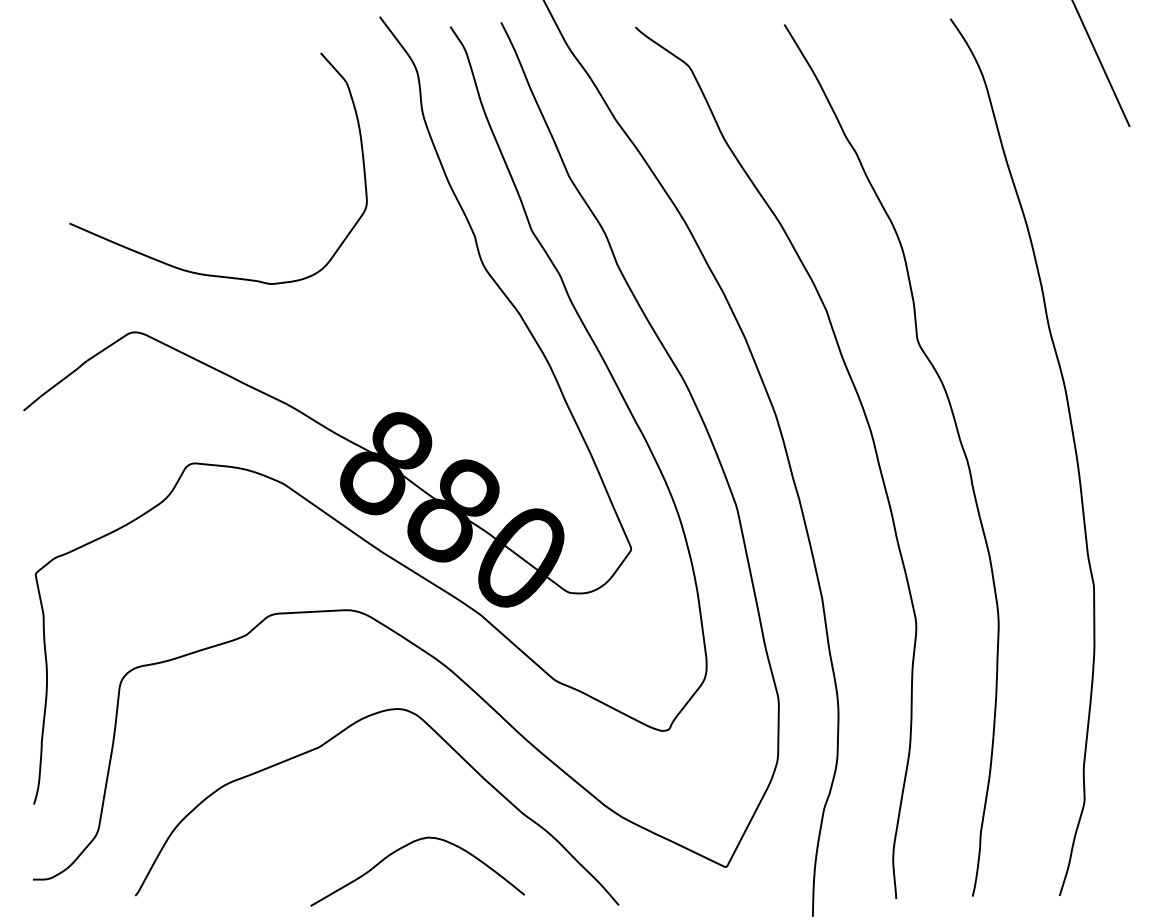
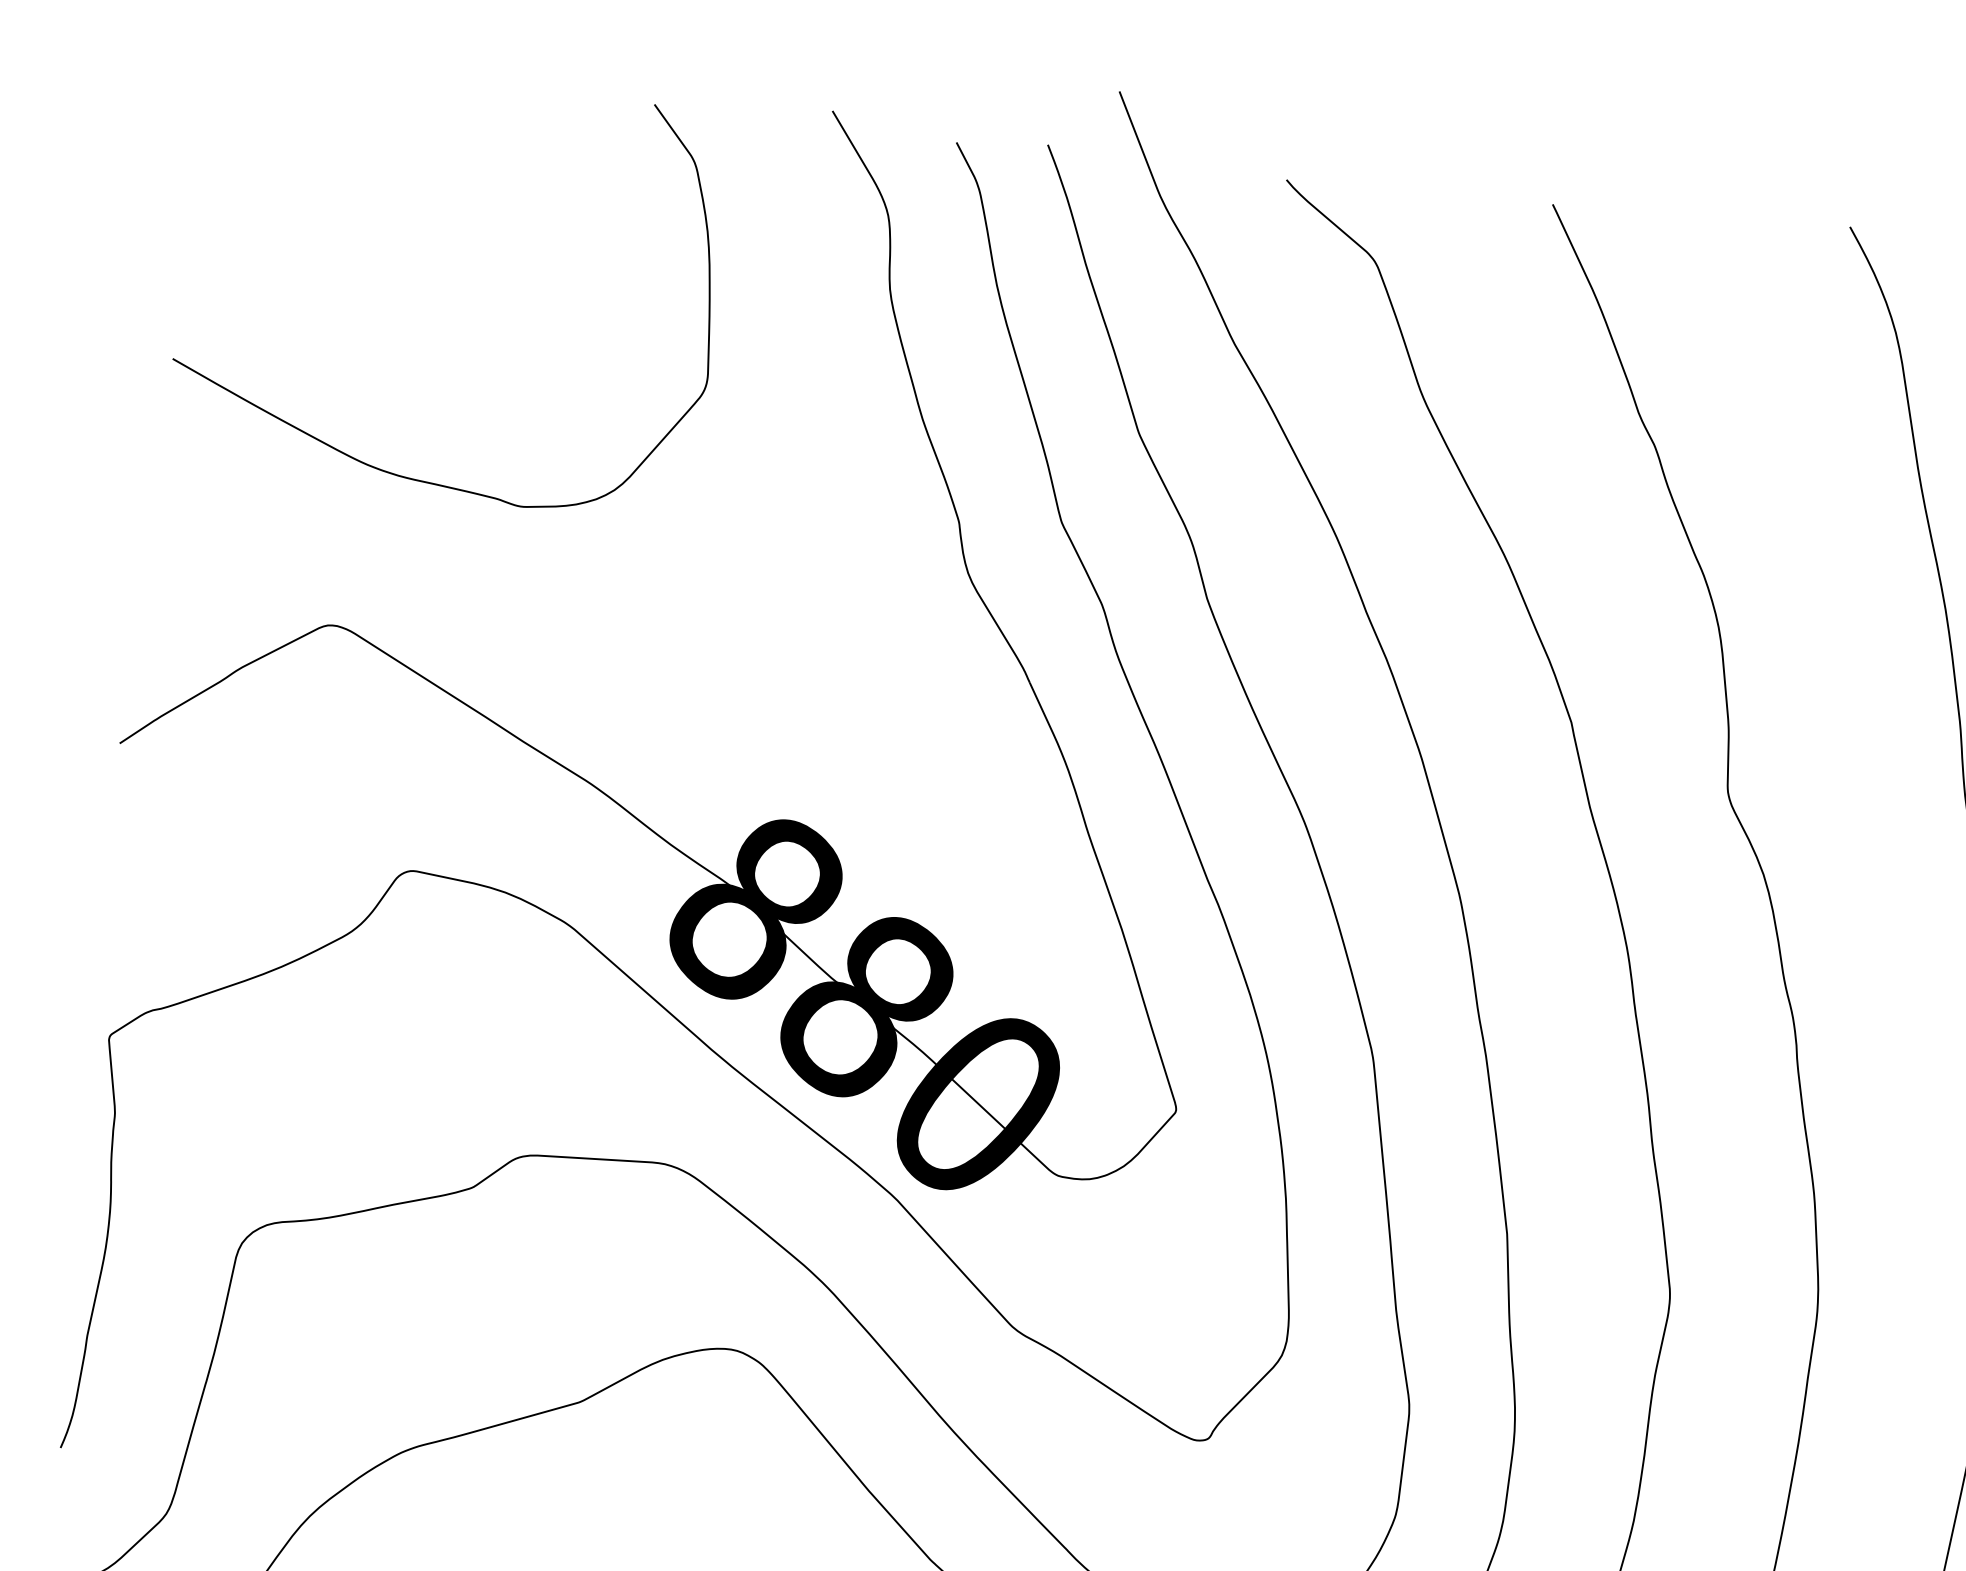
curve: (198, 272) -> (393, 471), moved

